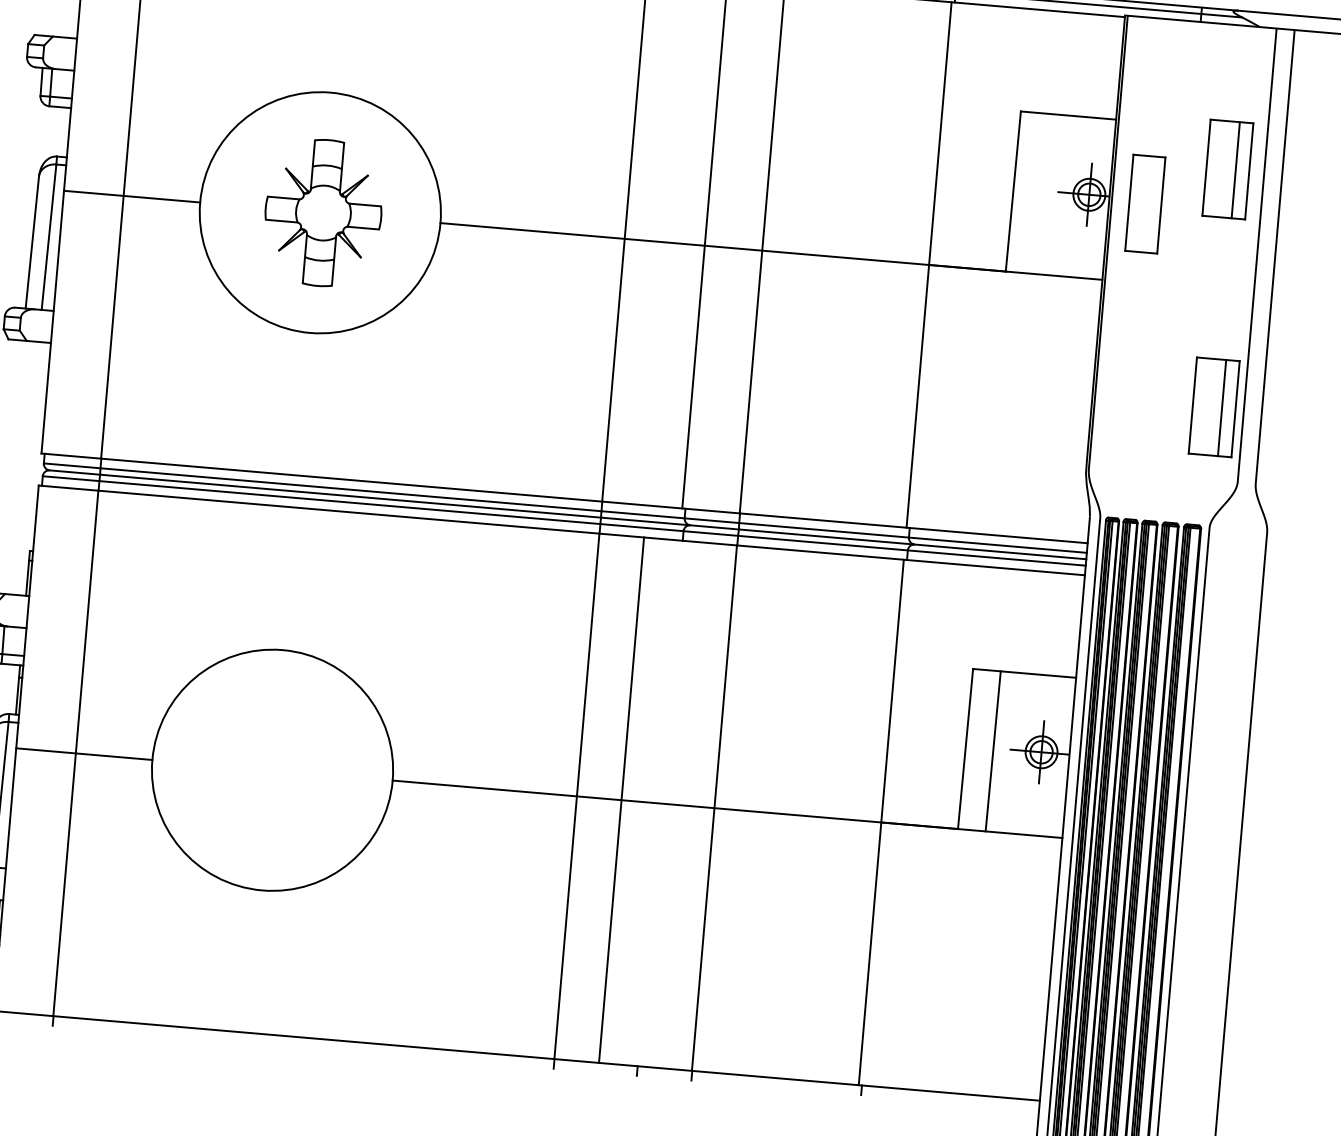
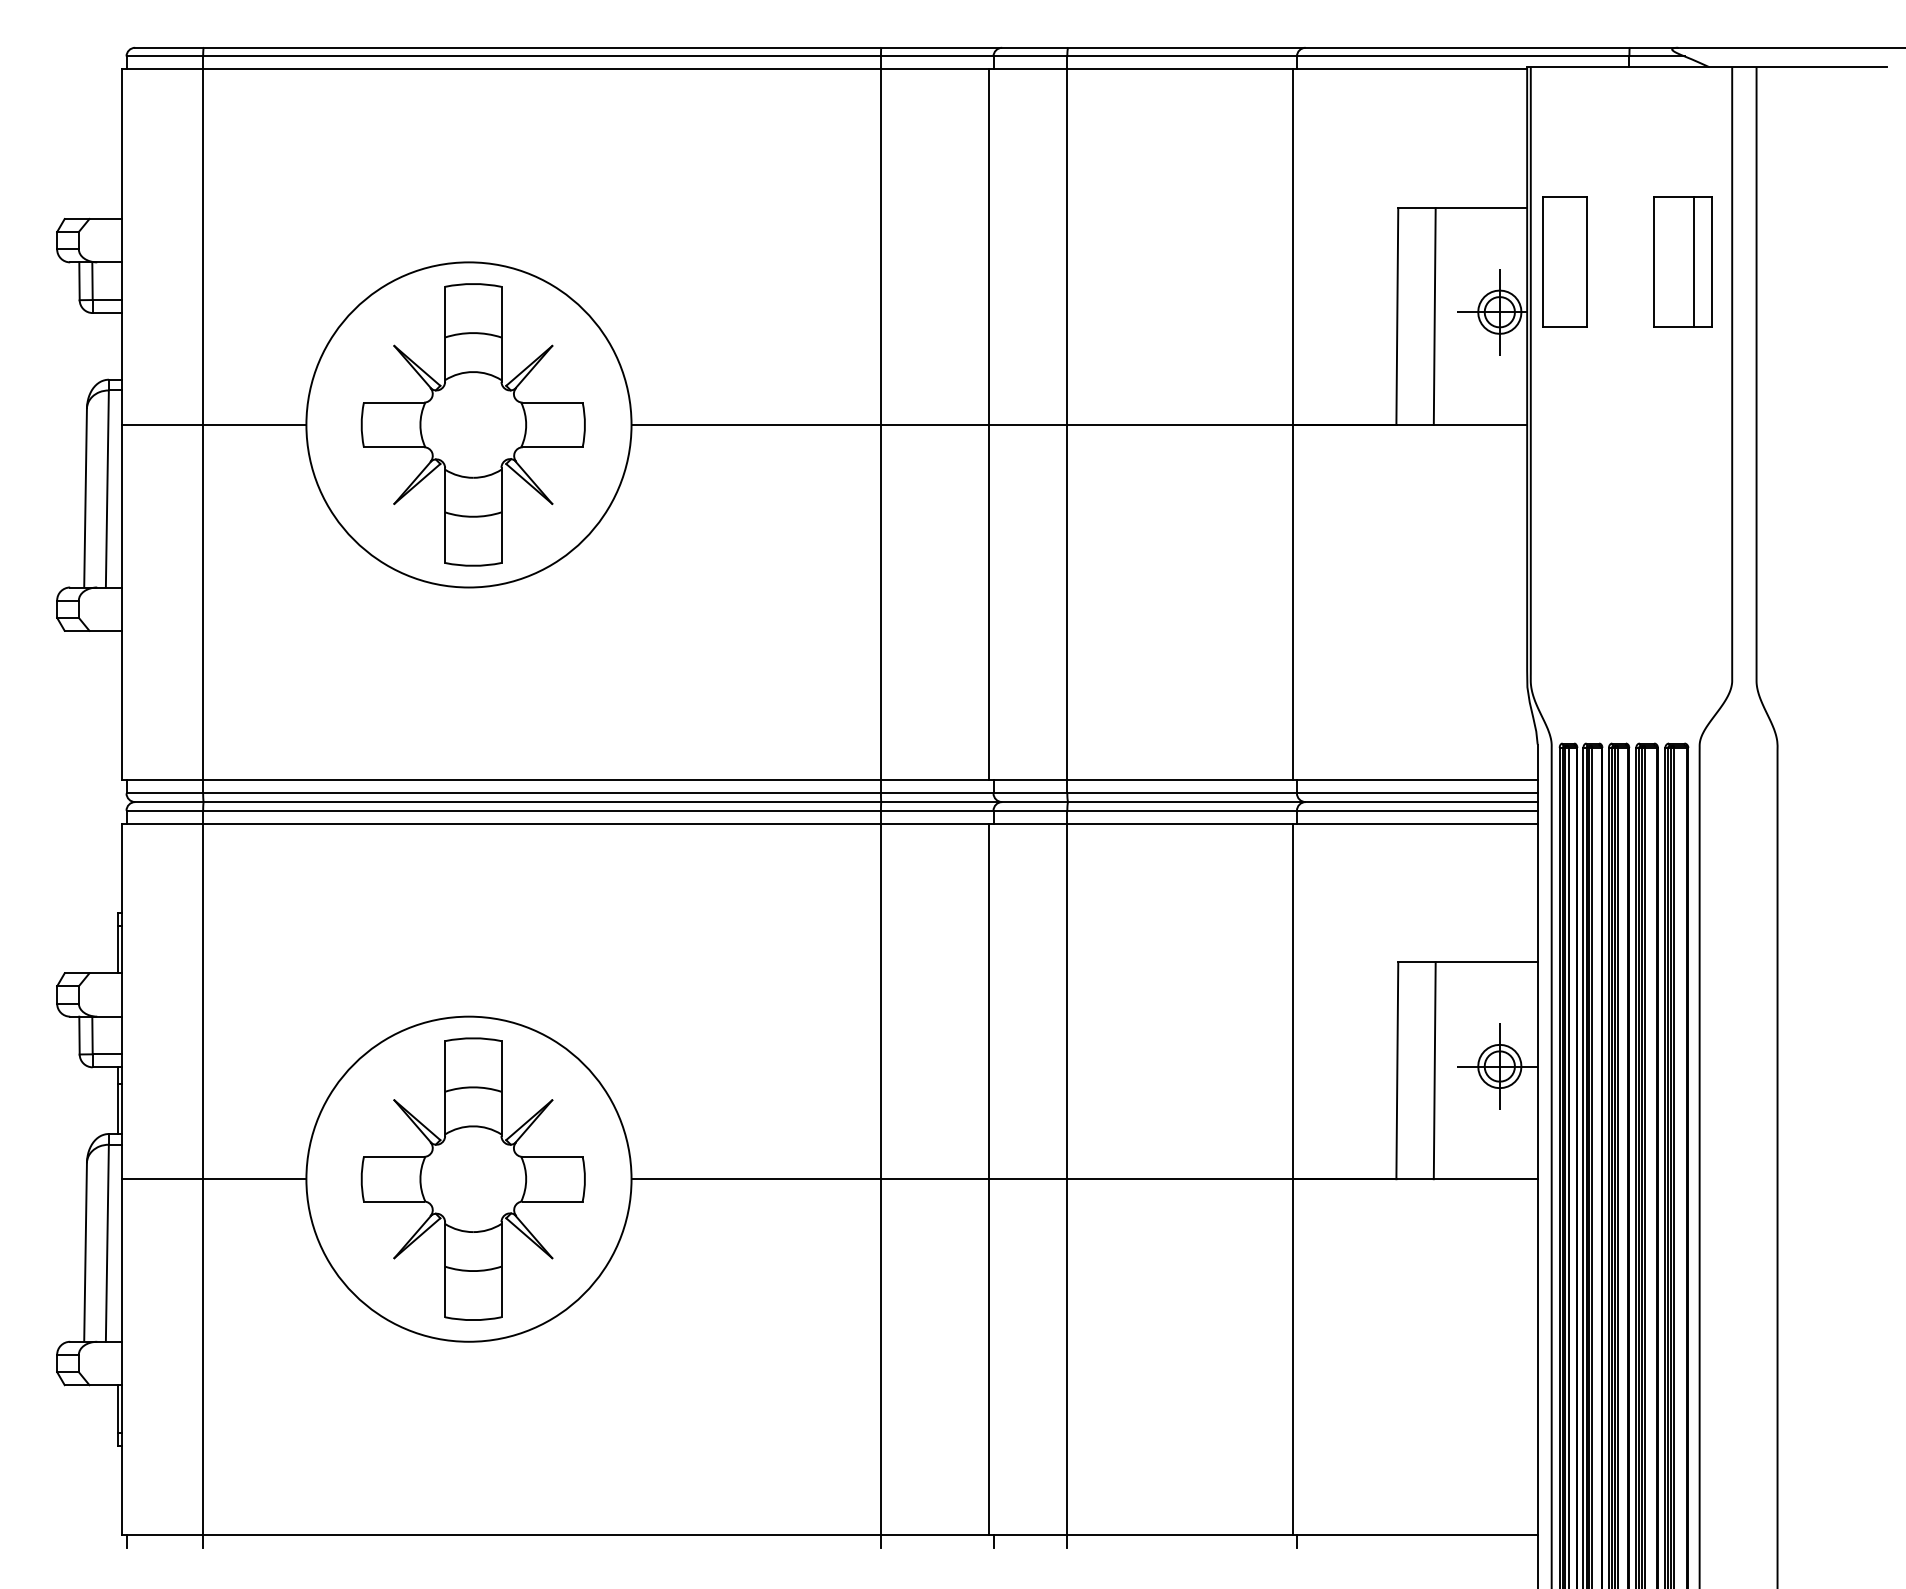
line: (1040, 193) -> (1434, 316), added
part: (1144, 203) -> (1564, 261), moved
part: (322, 212) -> (472, 424), size x1.43
part: (1213, 406) -> (1691, 582), removed
part: (275, 769) -> (472, 1178), added
line: (621, 799) -> (989, 1178), moved

